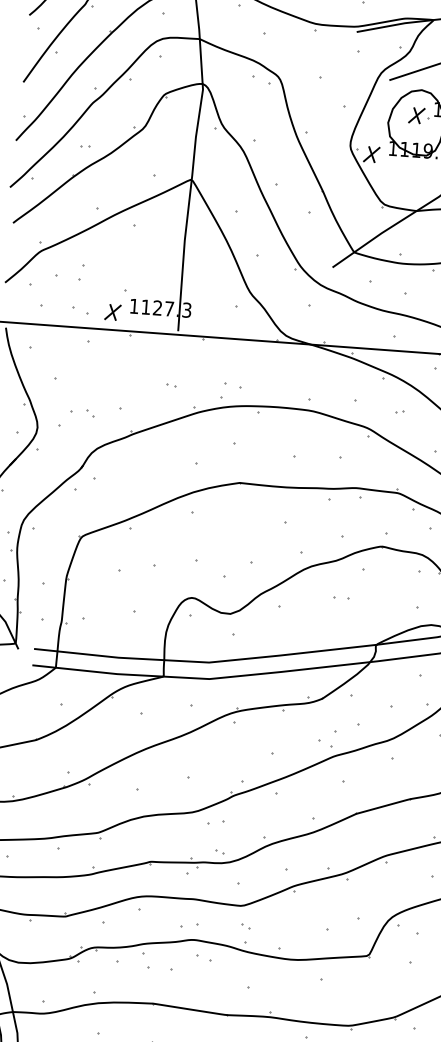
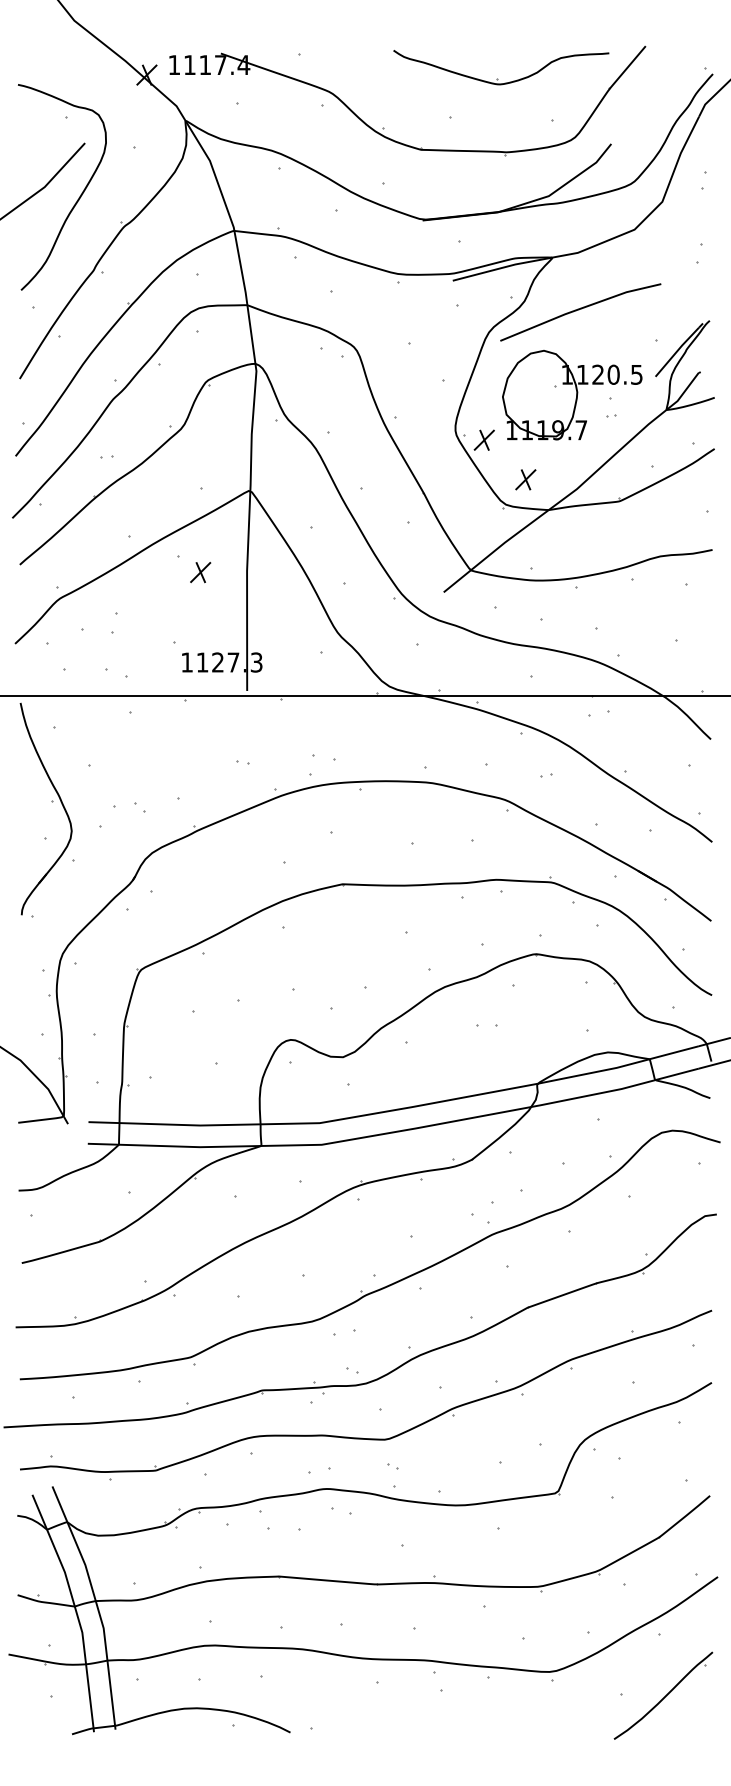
part: (416, 115) -> (525, 479), moved
part: (112, 312) -> (200, 572), moved

